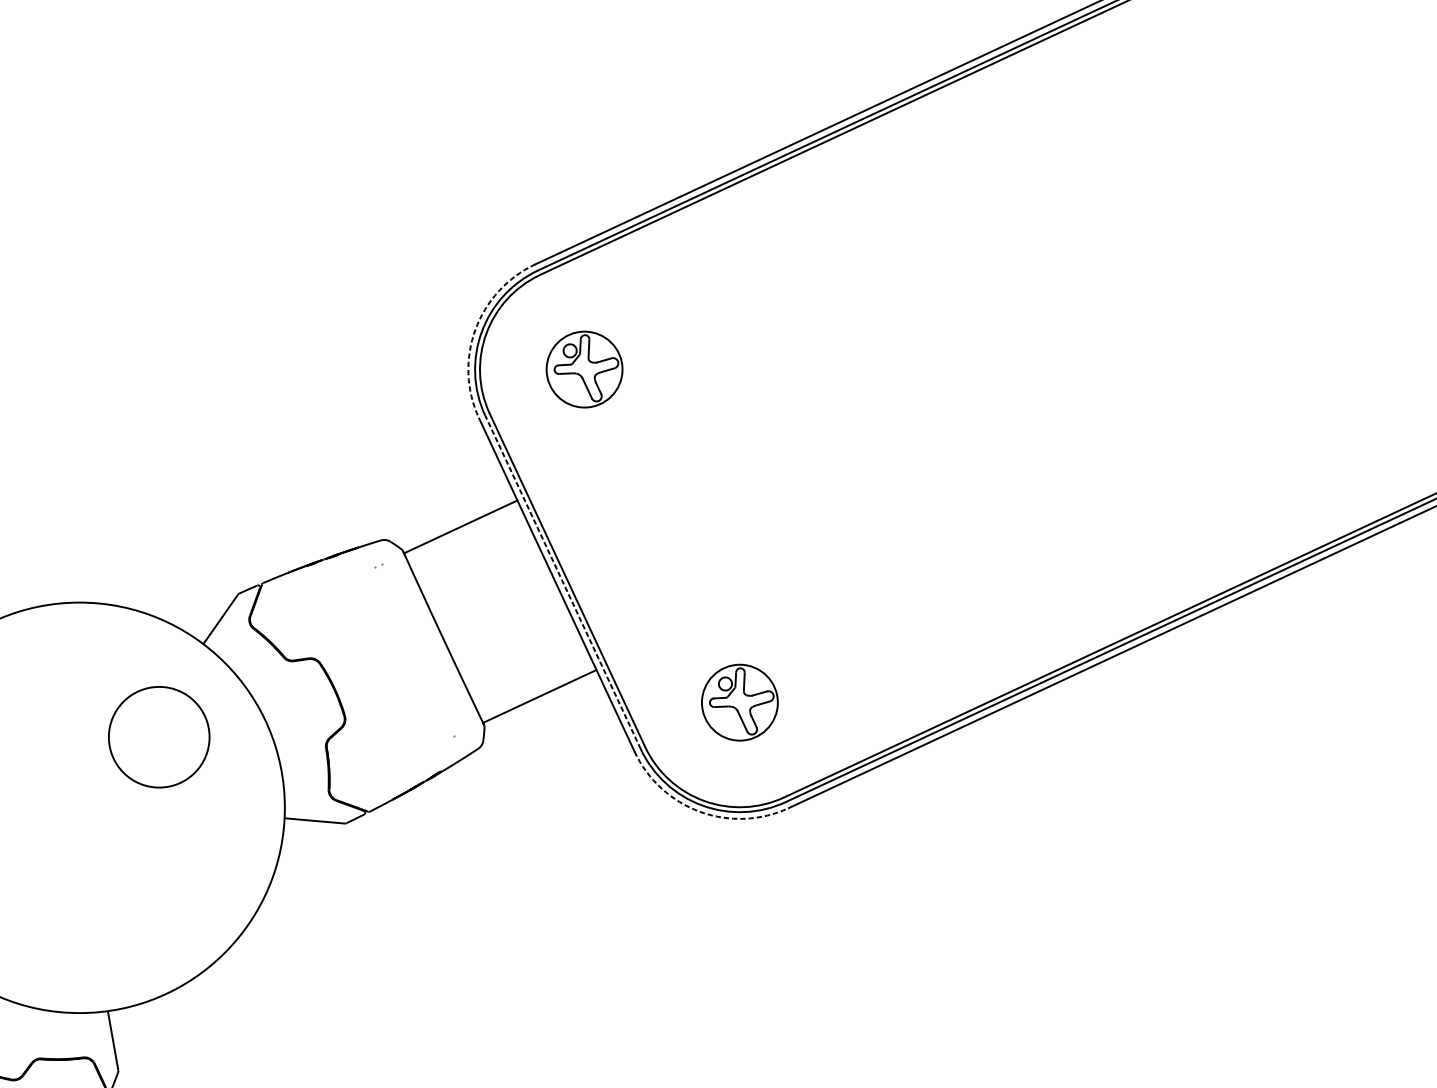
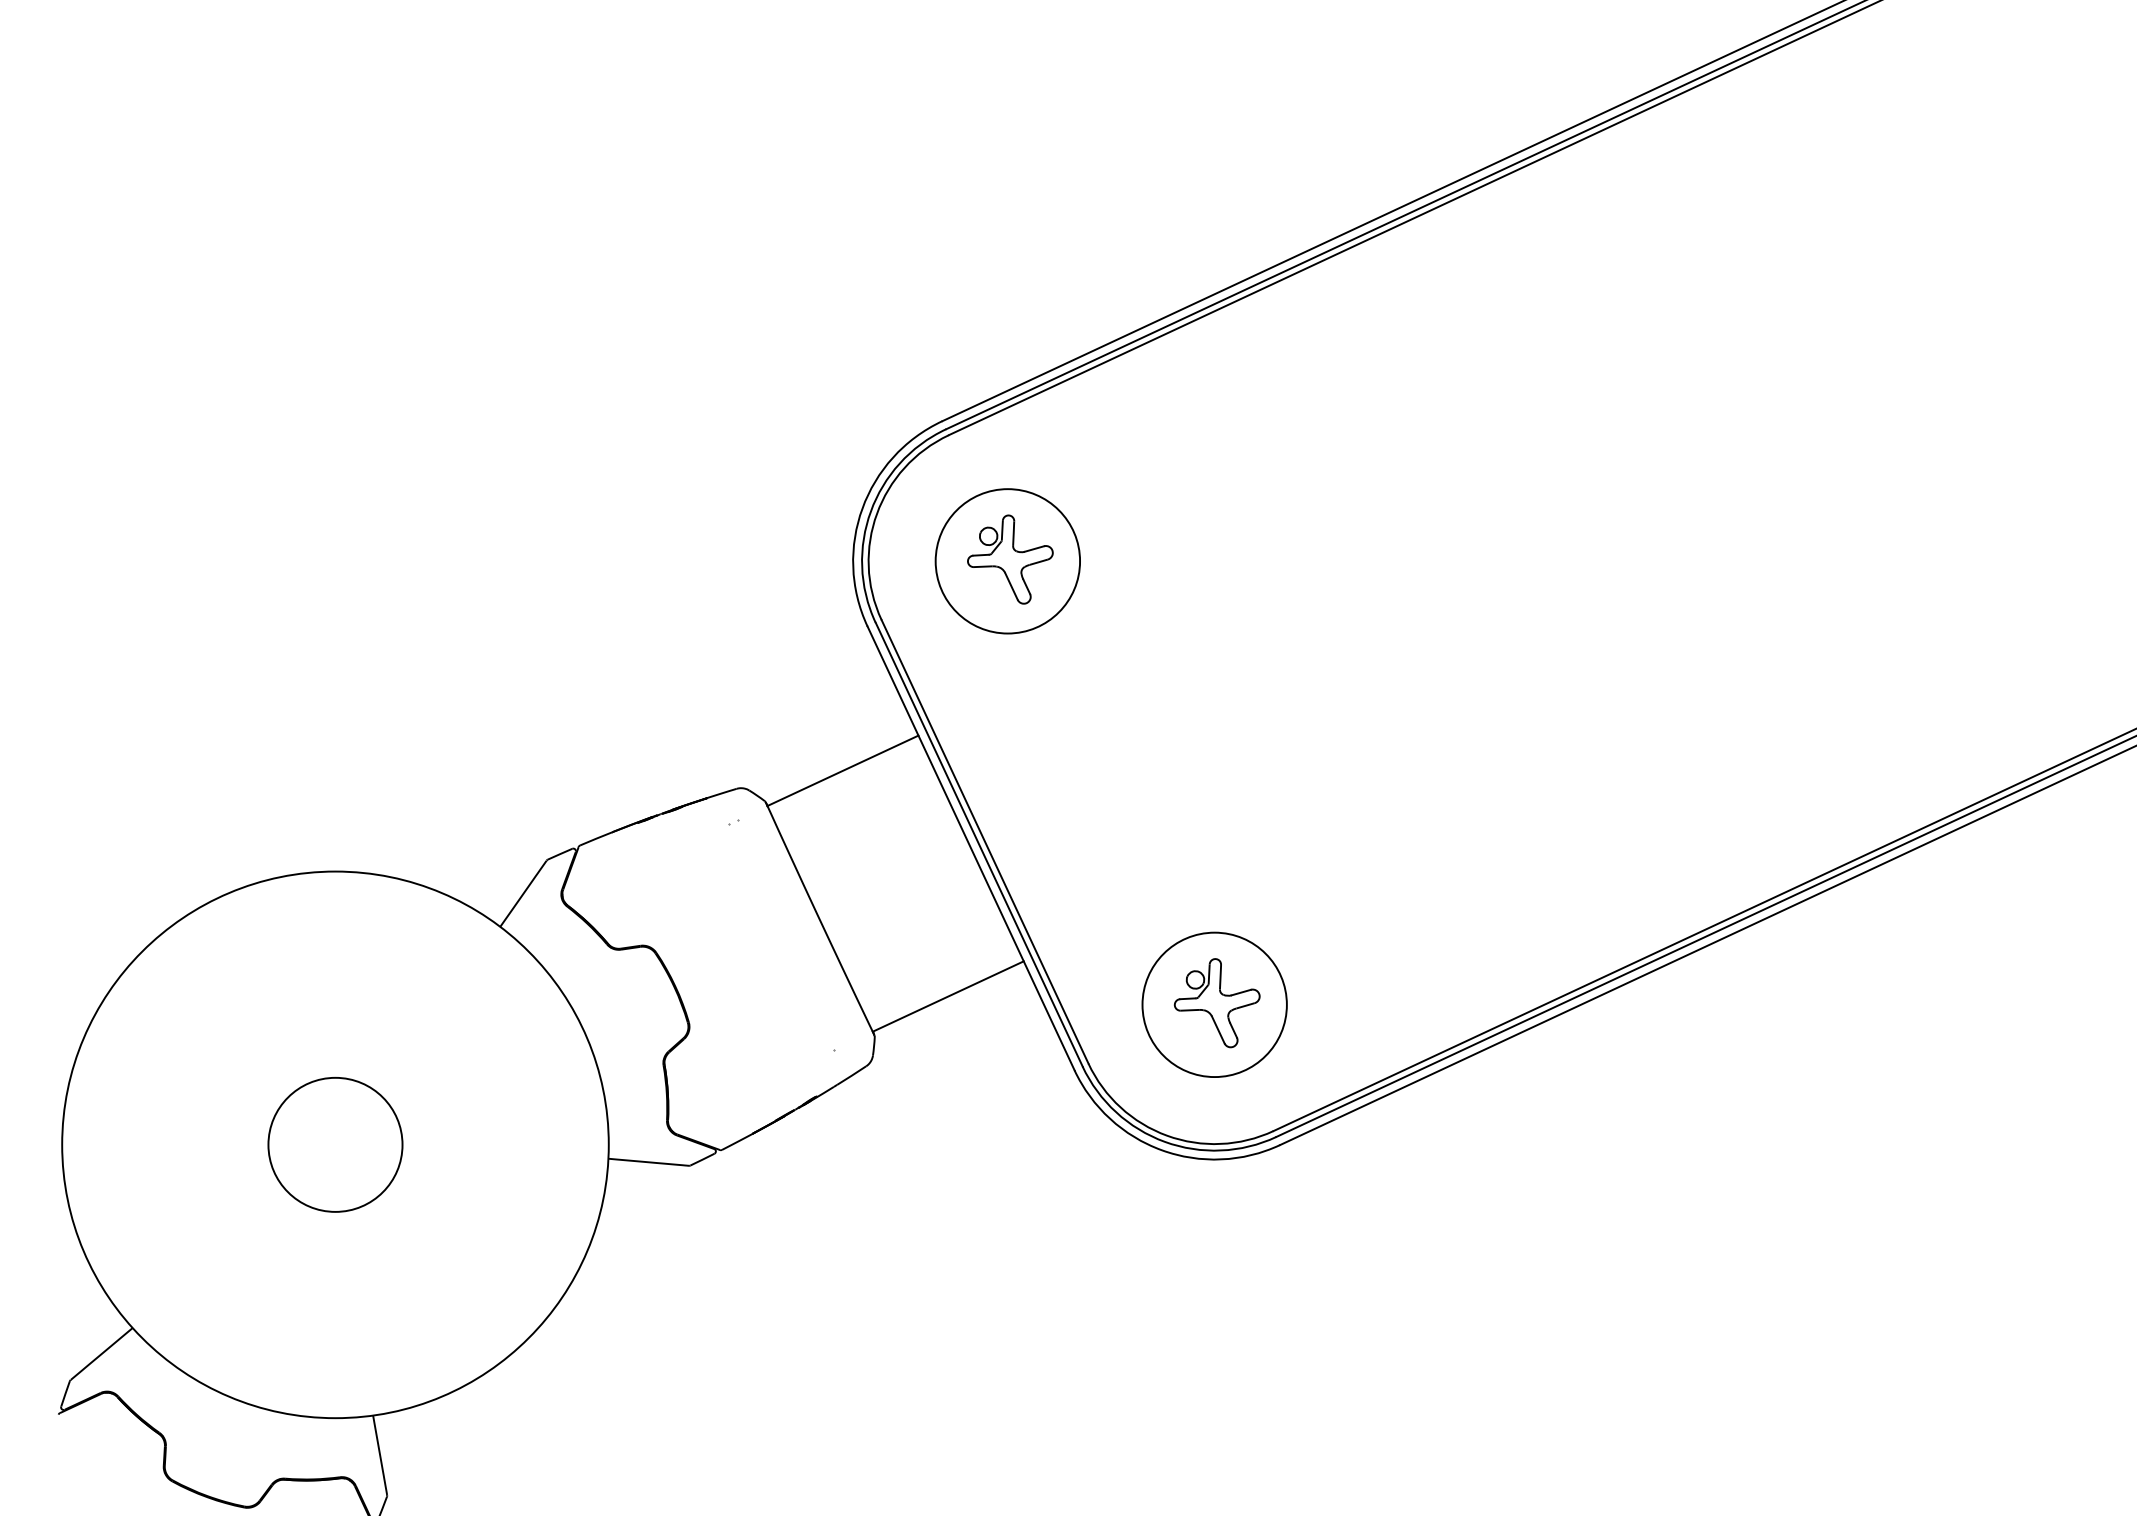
arc: (475, 329) -> (862, 508), dashed -> solid
circle: (584, 369) -> (1007, 561), size x1.43
line: (563, 582) -> (979, 844), dashed -> solid
circle: (739, 702) -> (1214, 1004), size x1.43
circle: (159, 736) -> (335, 1144), moved
arc: (699, 812) -> (1161, 1150), dashed -> solid

